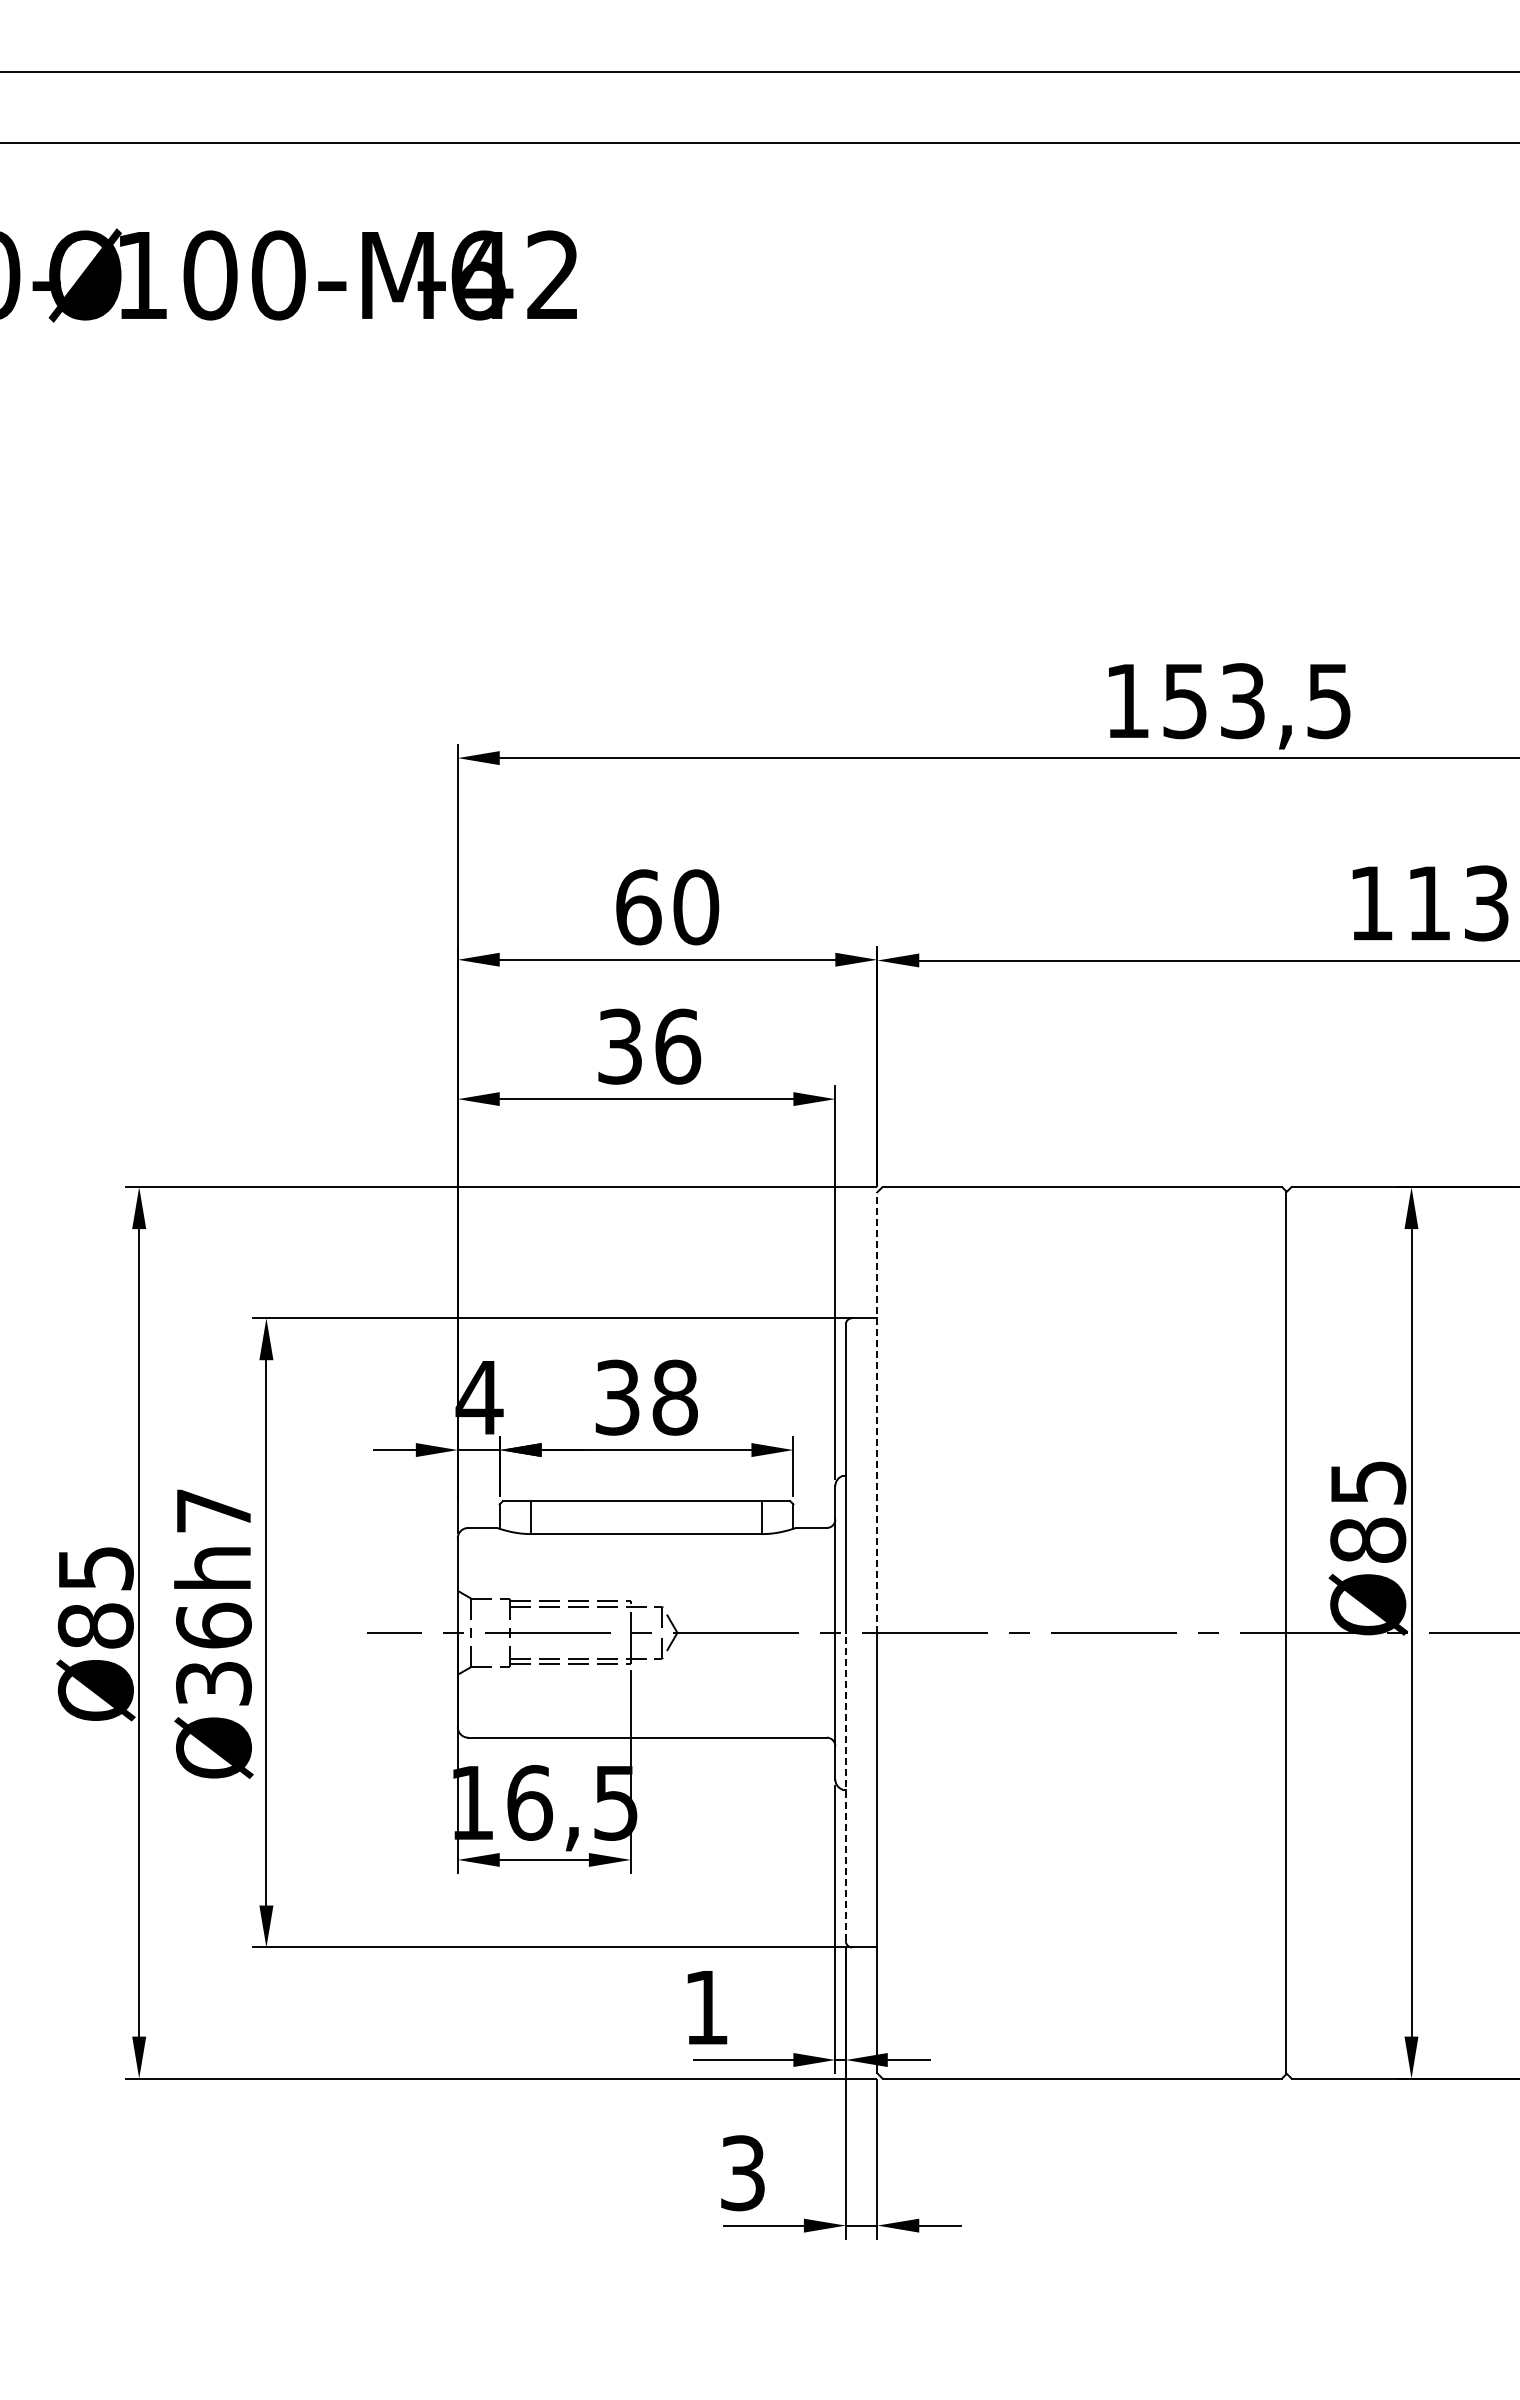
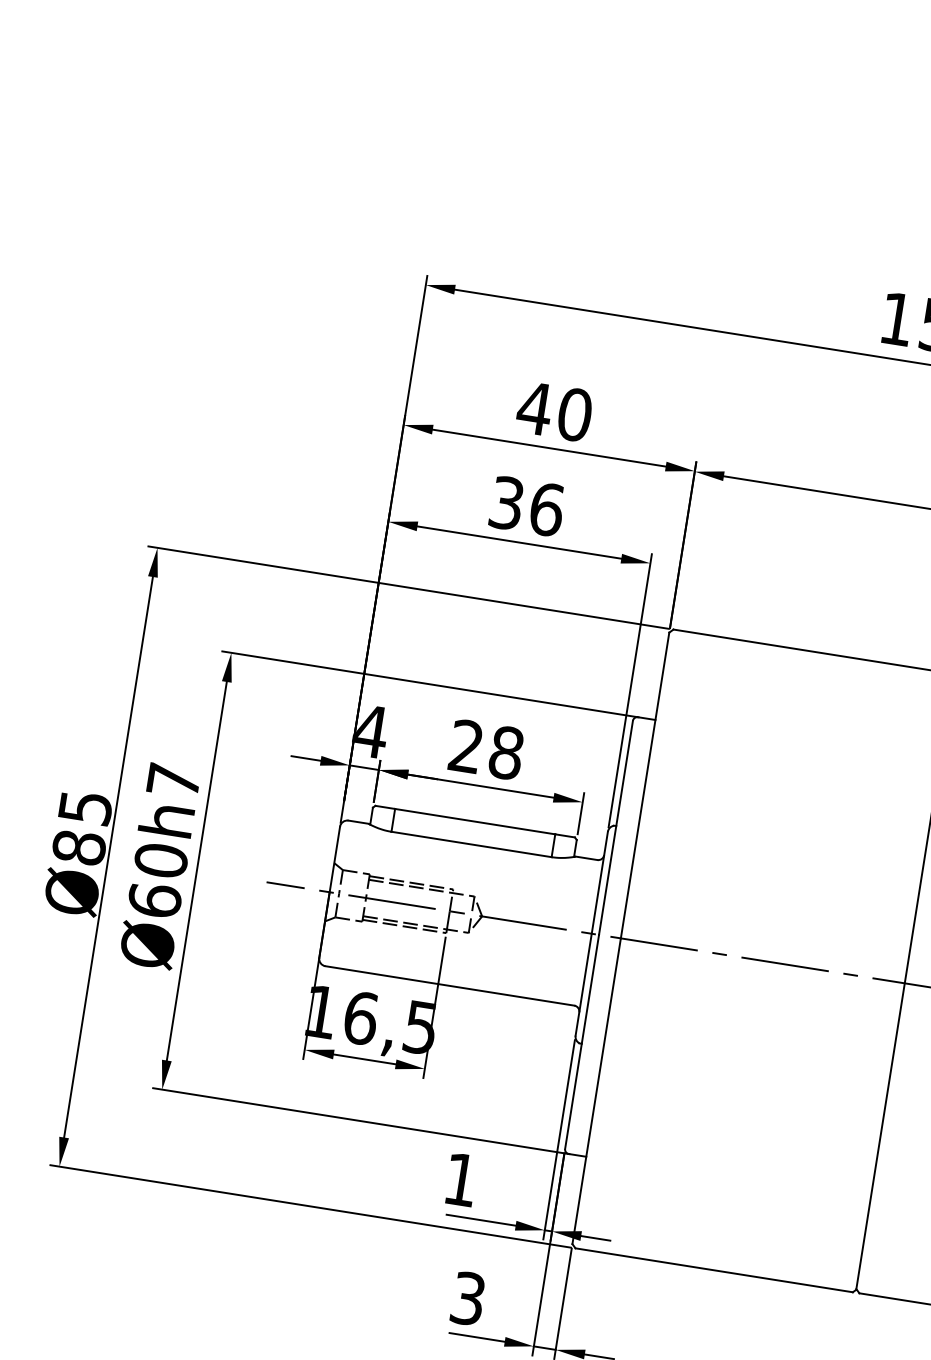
text: (638, 907) -> (534, 408), 60 -> 40
text: (617, 1397) -> (466, 746), 38 -> 28
line: (877, 1412) -> (645, 785), dashed -> solid
text: (213, 1653) -> (157, 879), Ø36h7 -> Ø60h7
line: (845, 1786) -> (581, 1041), dashed -> solid

